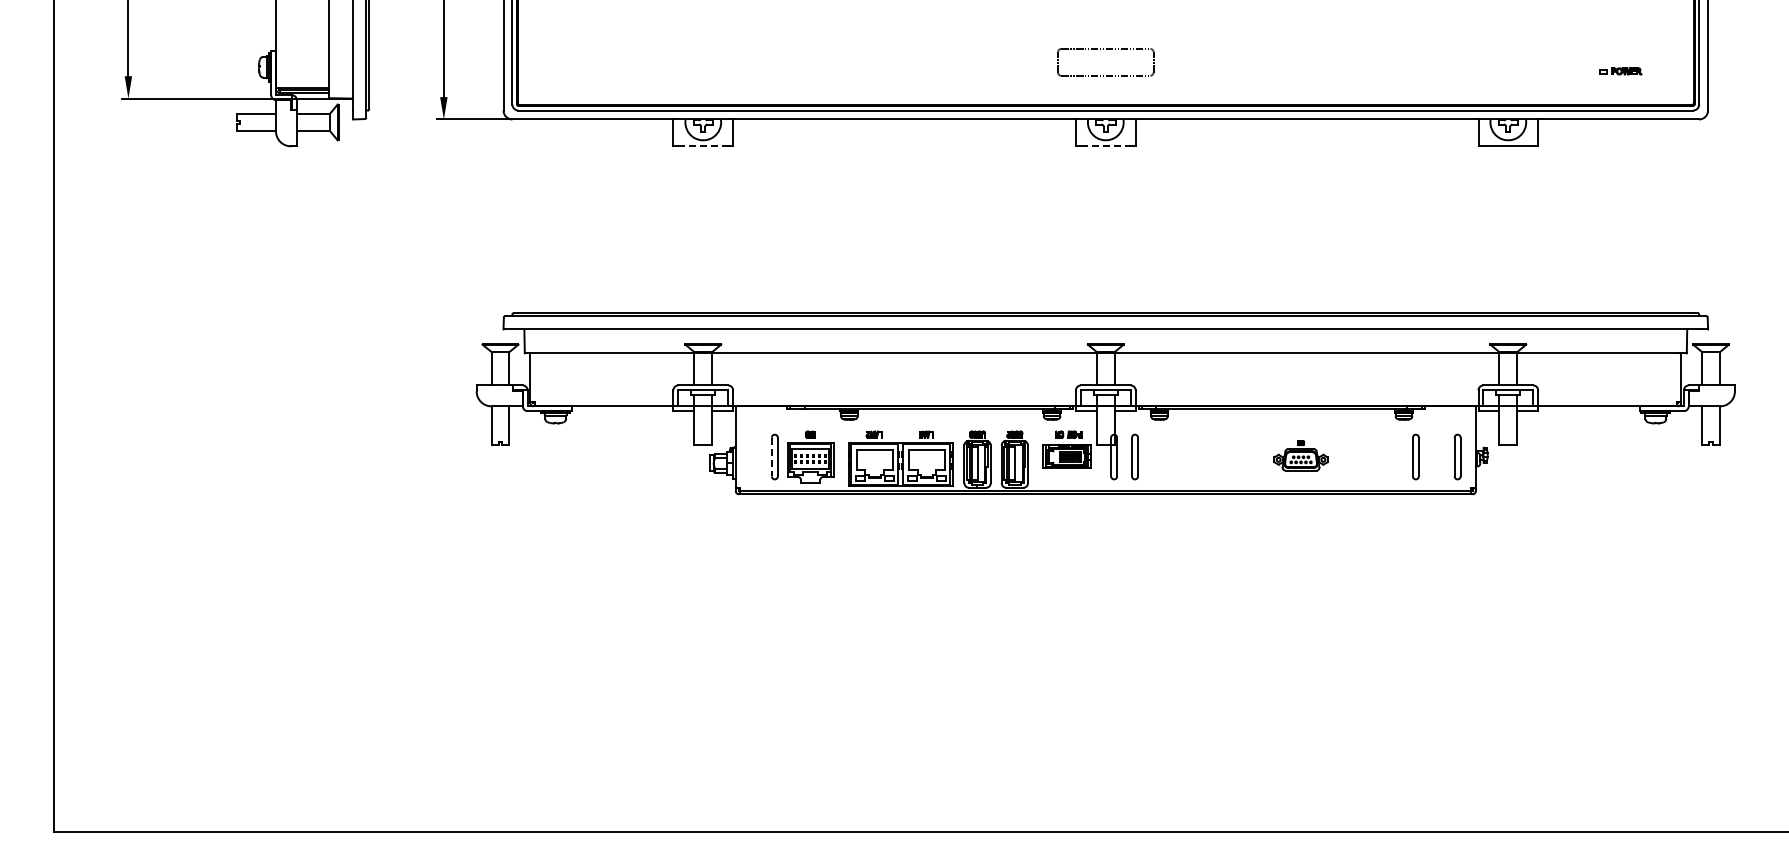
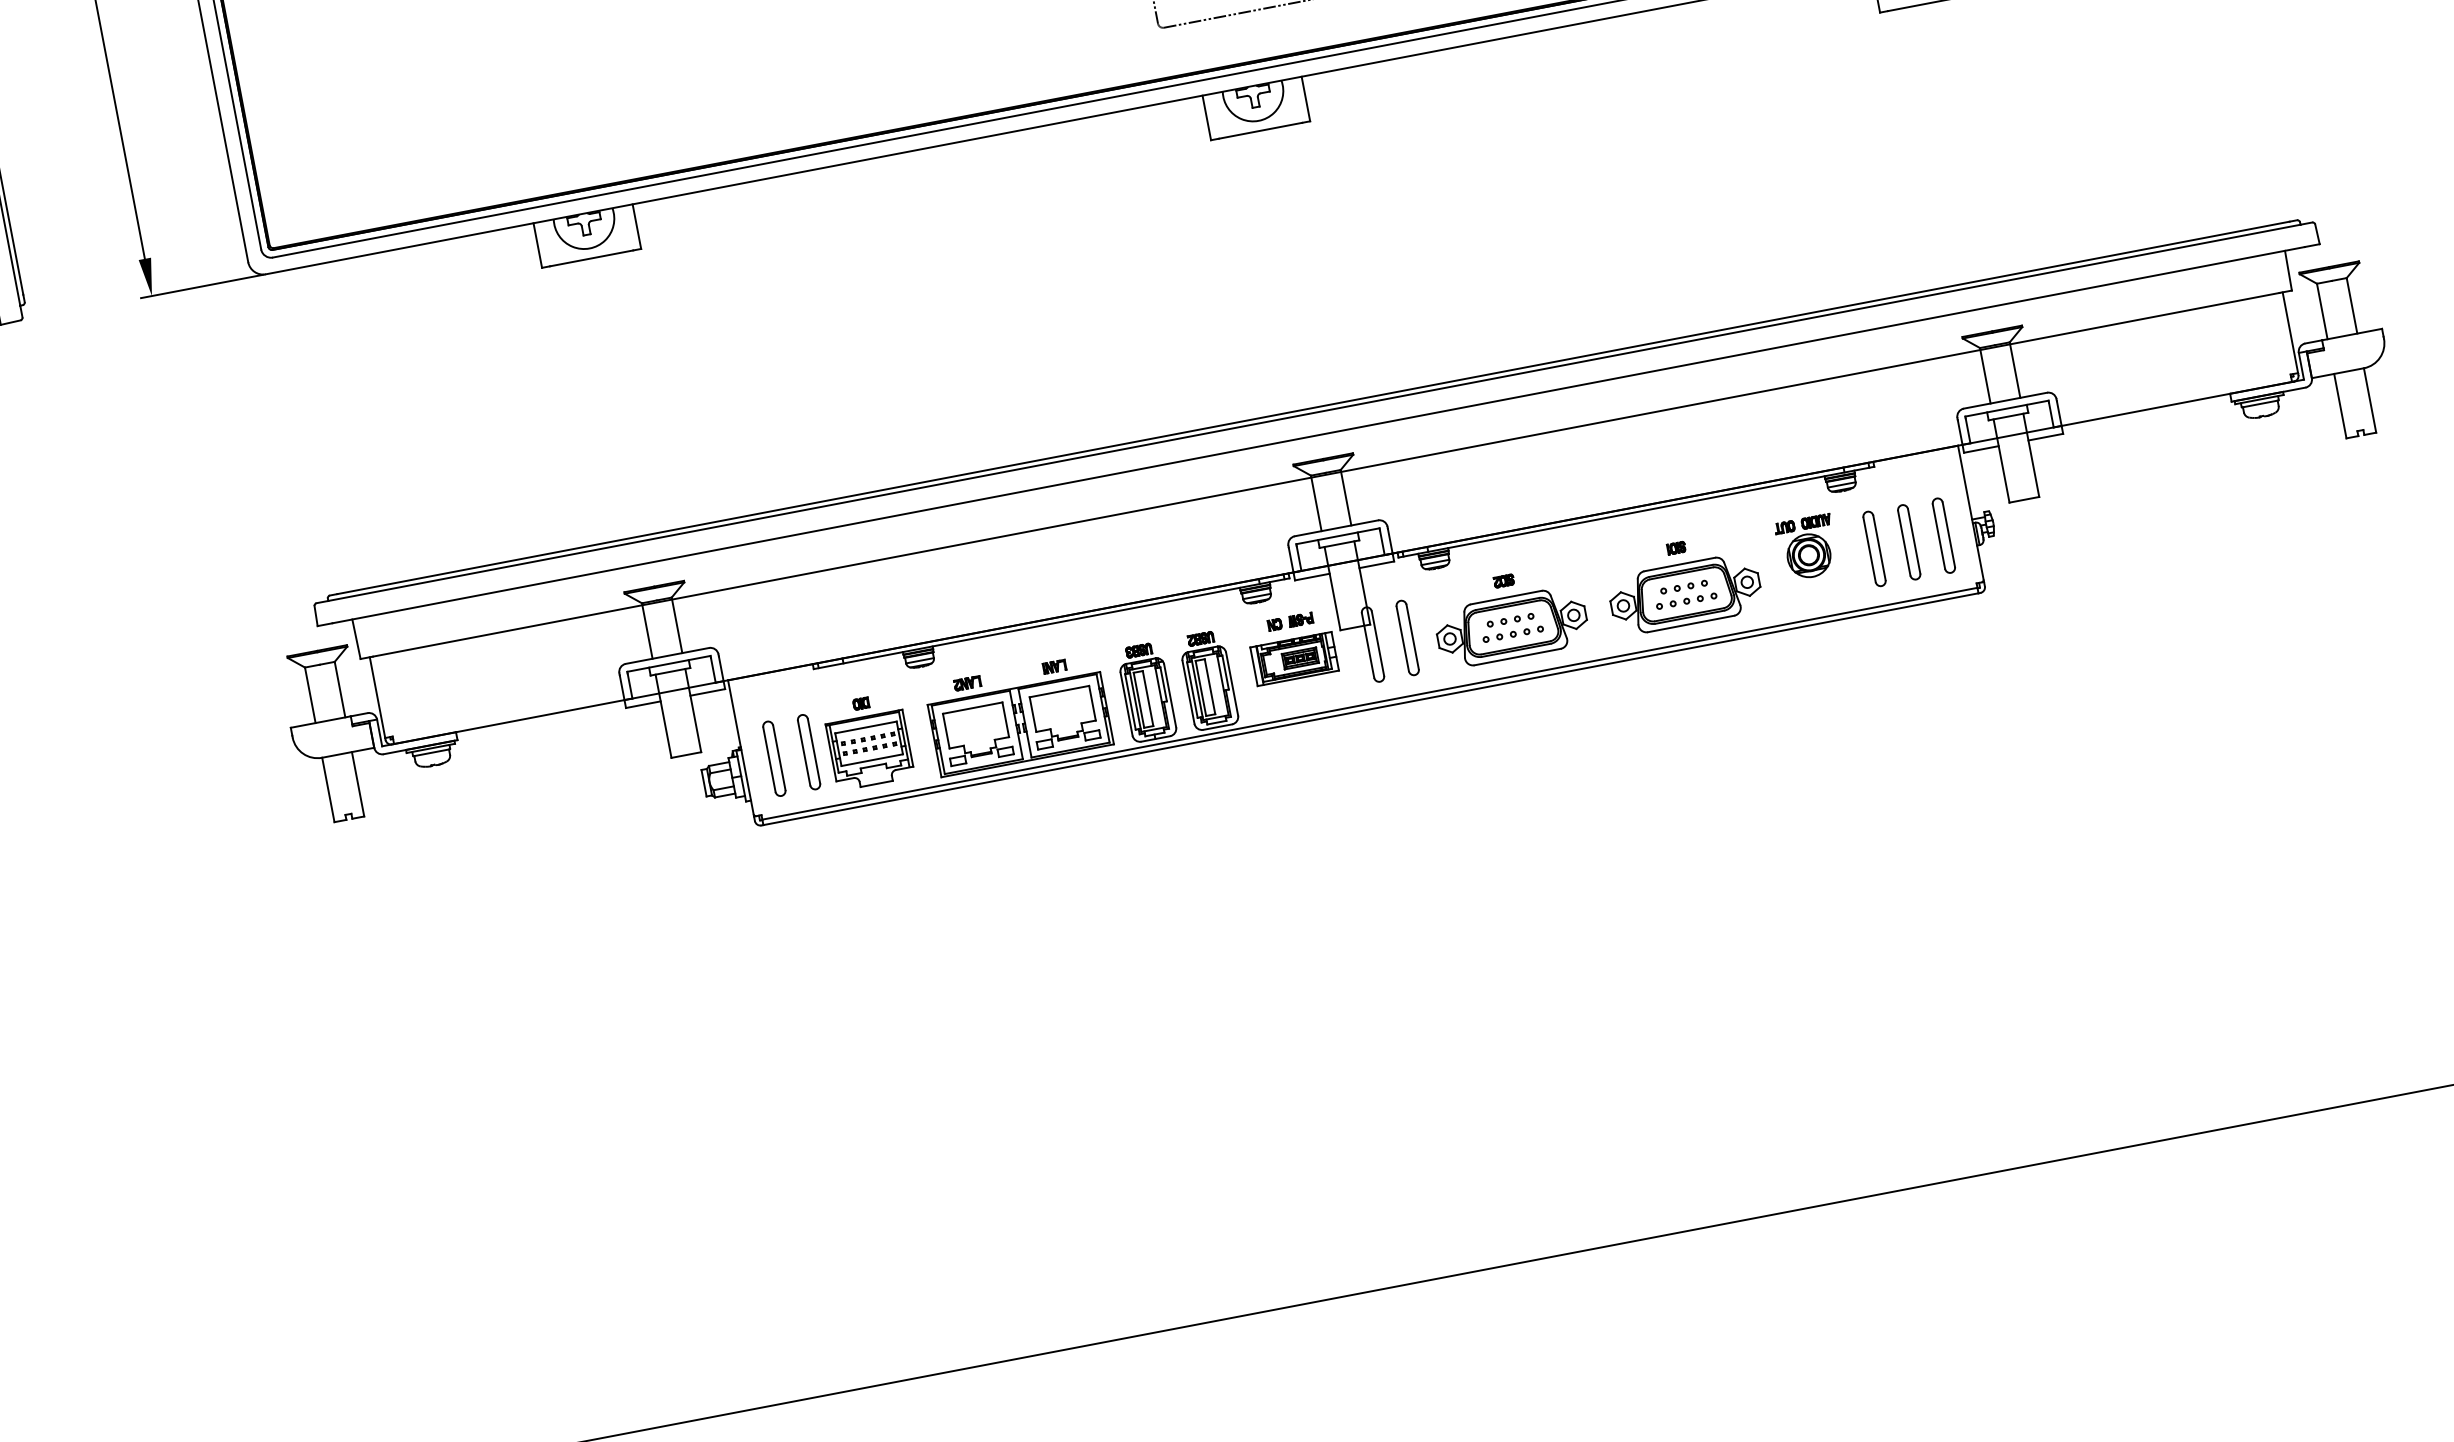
line: (703, 146) -> (592, 258), dashed -> solid
line: (1106, 146) -> (1261, 130), dashed -> solid
part: (1377, 448) -> (1808, 546), added
part: (1196, 455) -> (1509, 615), added
part: (1300, 455) -> (1682, 582), size x1.67
part: (753, 456) -> (773, 758), added
part: (1436, 456) -> (1908, 541), added
line: (771, 457) -> (803, 753), dashed -> solid

